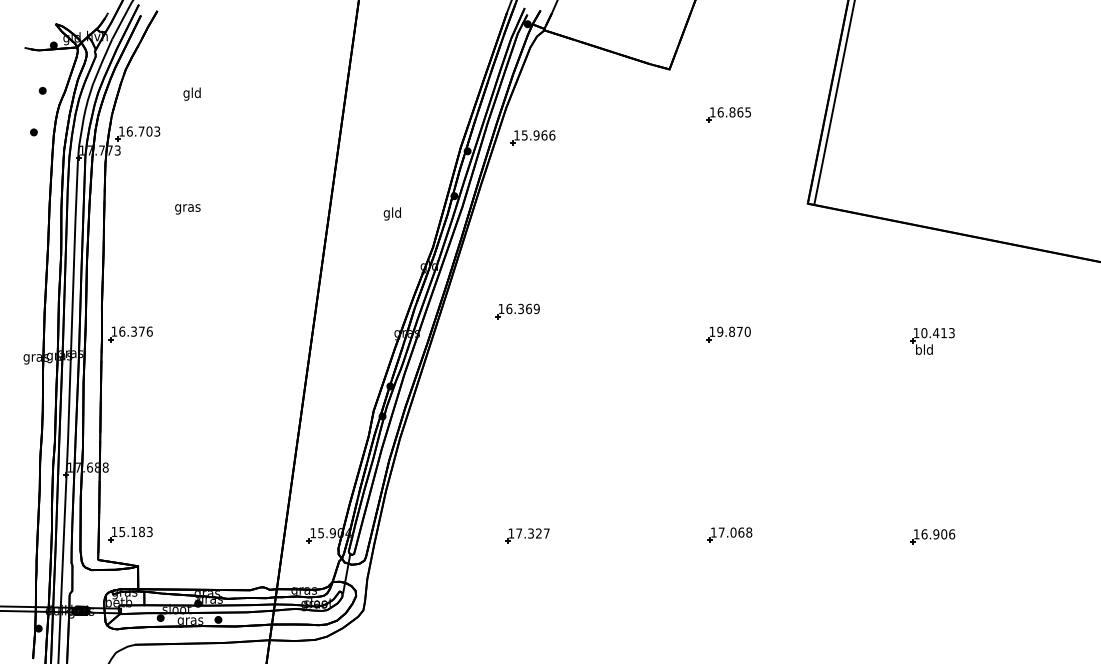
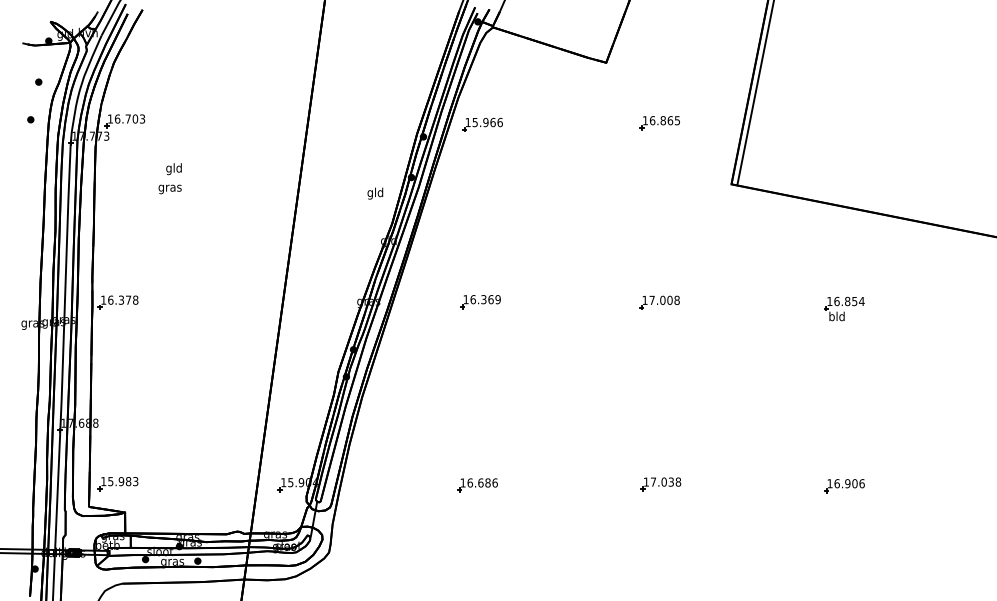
text: (191, 94) -> (173, 169), moved
part: (728, 115) -> (659, 123), moved
text: (392, 213) -> (375, 193), moved
part: (517, 312) -> (480, 302), moved
text: (149, 330) -> (135, 299), 16.376 -> 16.378
text: (733, 330) -> (664, 299), 19.870 -> 17.008
text: (938, 333) -> (849, 301), 10.413 -> 16.854
text: (134, 531) -> (121, 481), 15.183 -> 15.983
text: (741, 531) -> (671, 481), 17.068 -> 17.038
text: (532, 533) -> (482, 482), 17.327 -> 16.686

